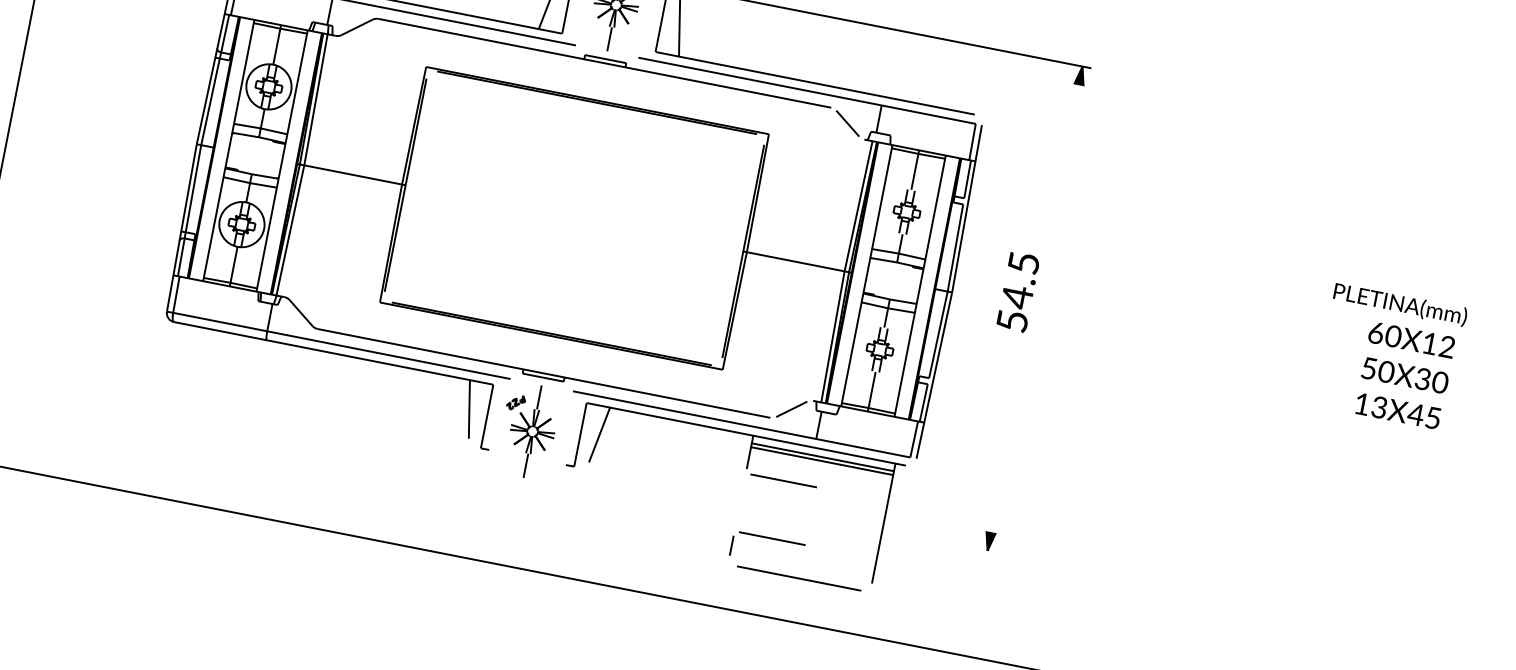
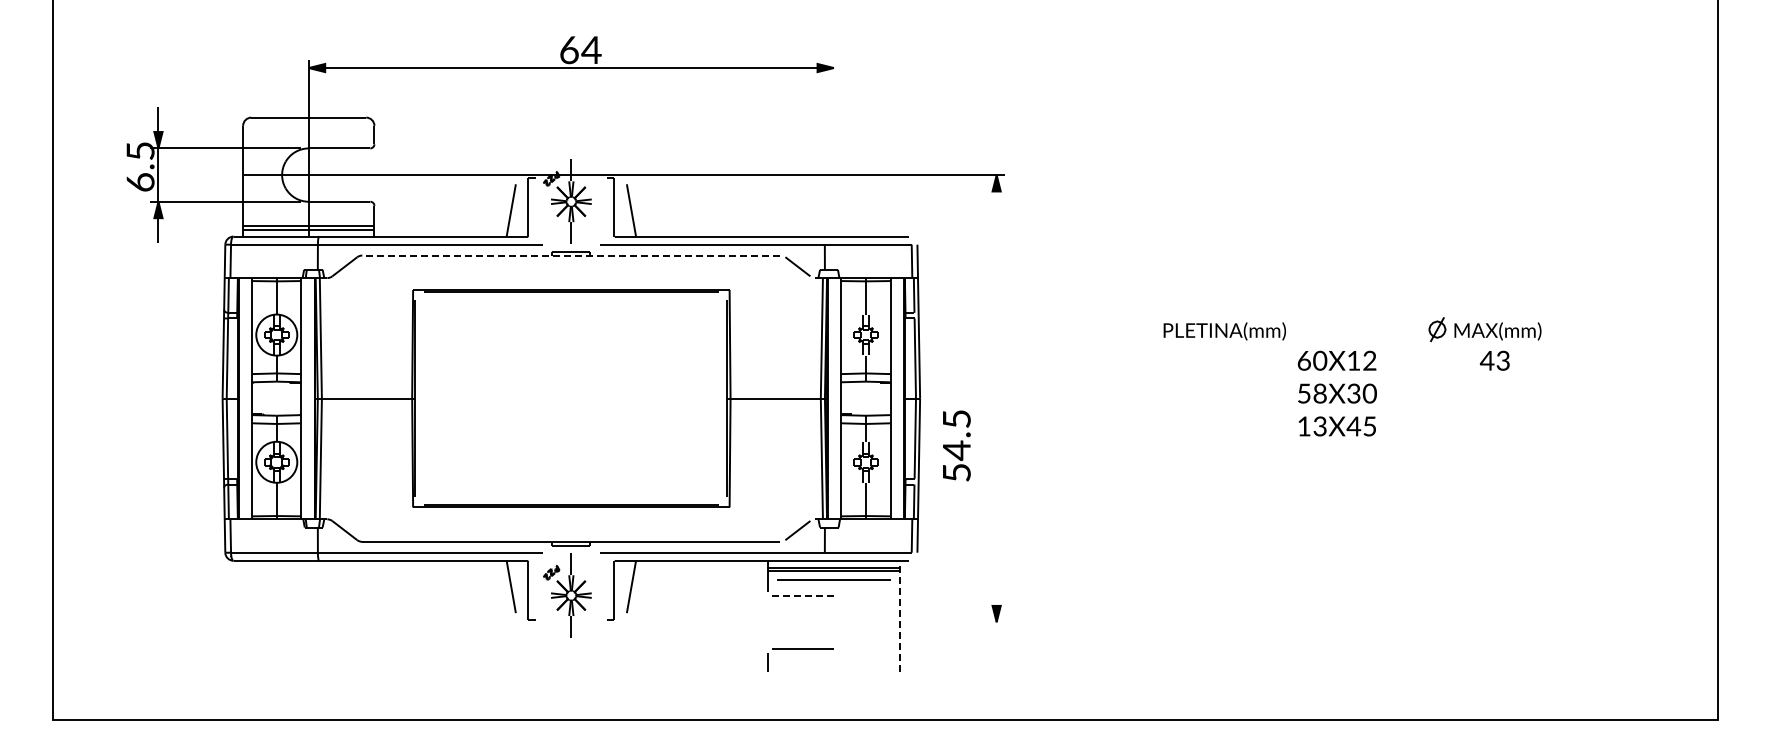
line: (603, 63) -> (570, 255), solid -> dashed
text: (1017, 291) -> (956, 445), moved
text: (1400, 304) -> (1224, 331), moved
text: (1386, 371) -> (1320, 393), 50X30 -> 58X30
line: (784, 480) -> (803, 595), solid -> dashed
line: (883, 522) -> (899, 615), solid -> dashed
line: (798, 578) -> (833, 579), moved

